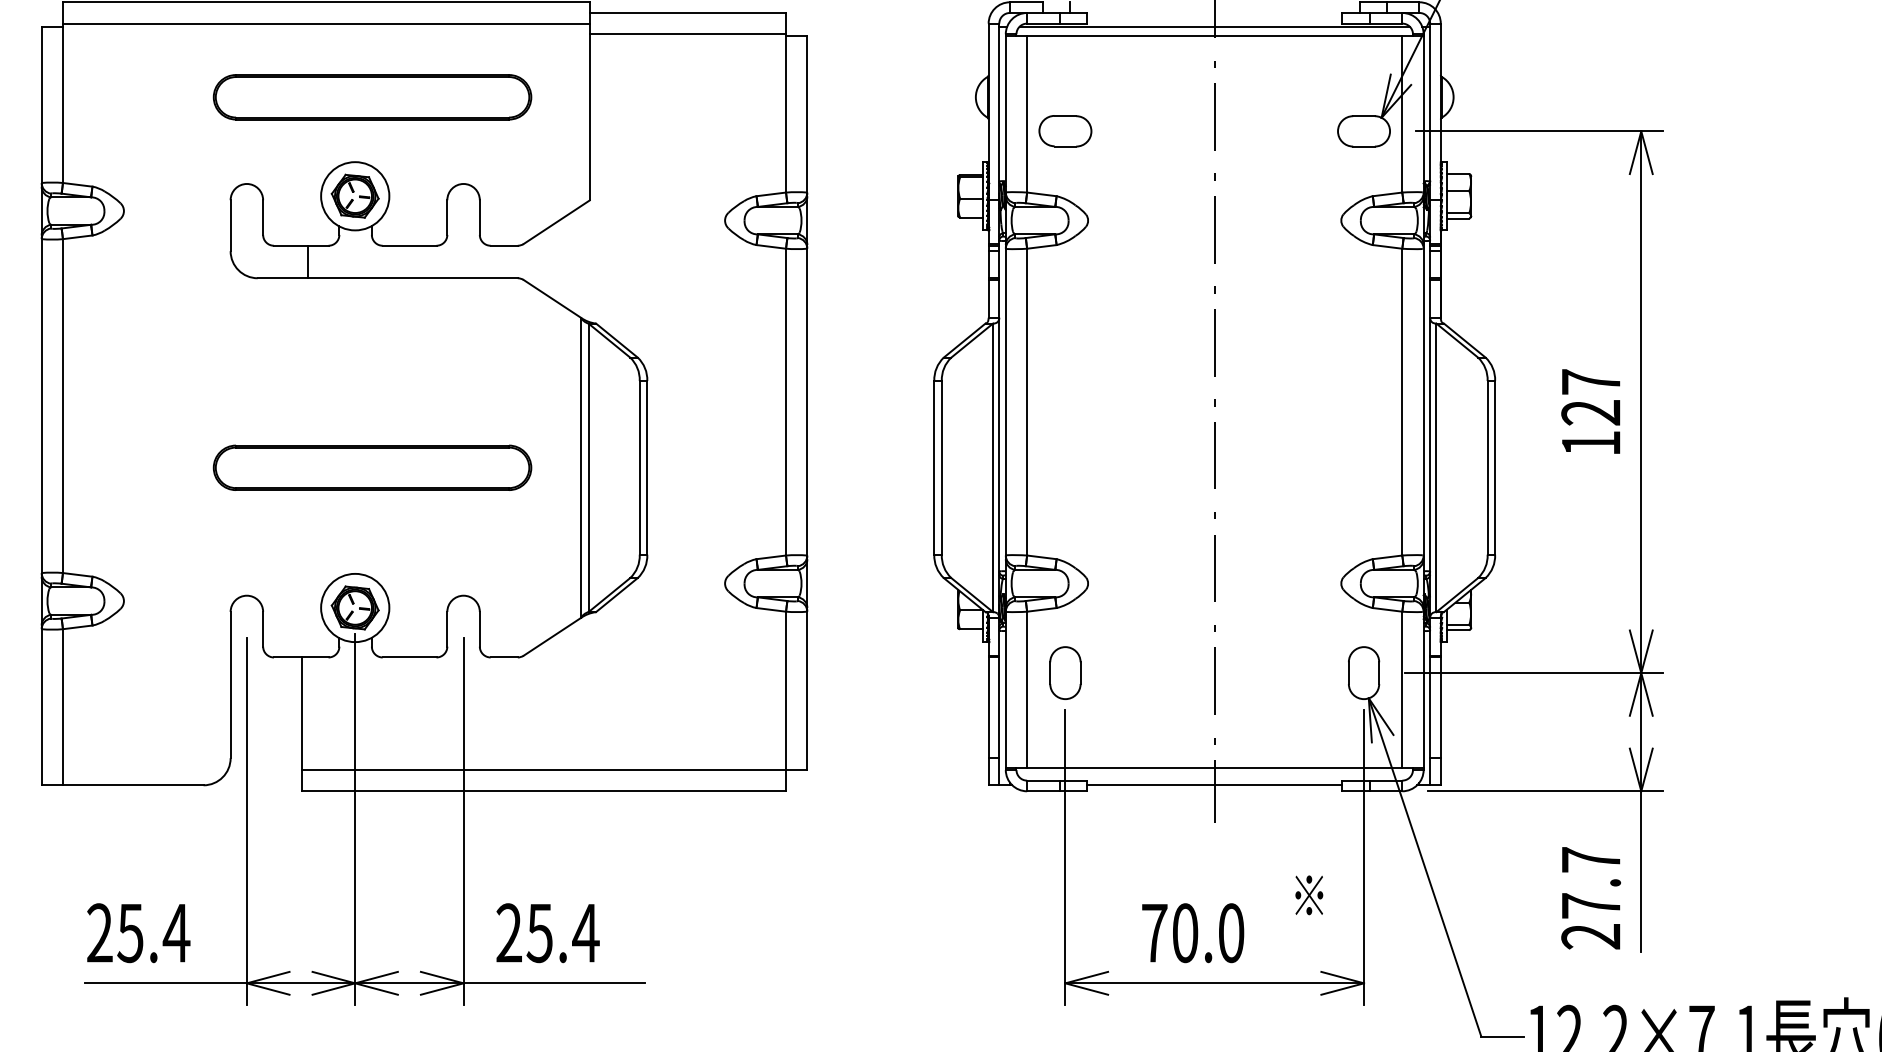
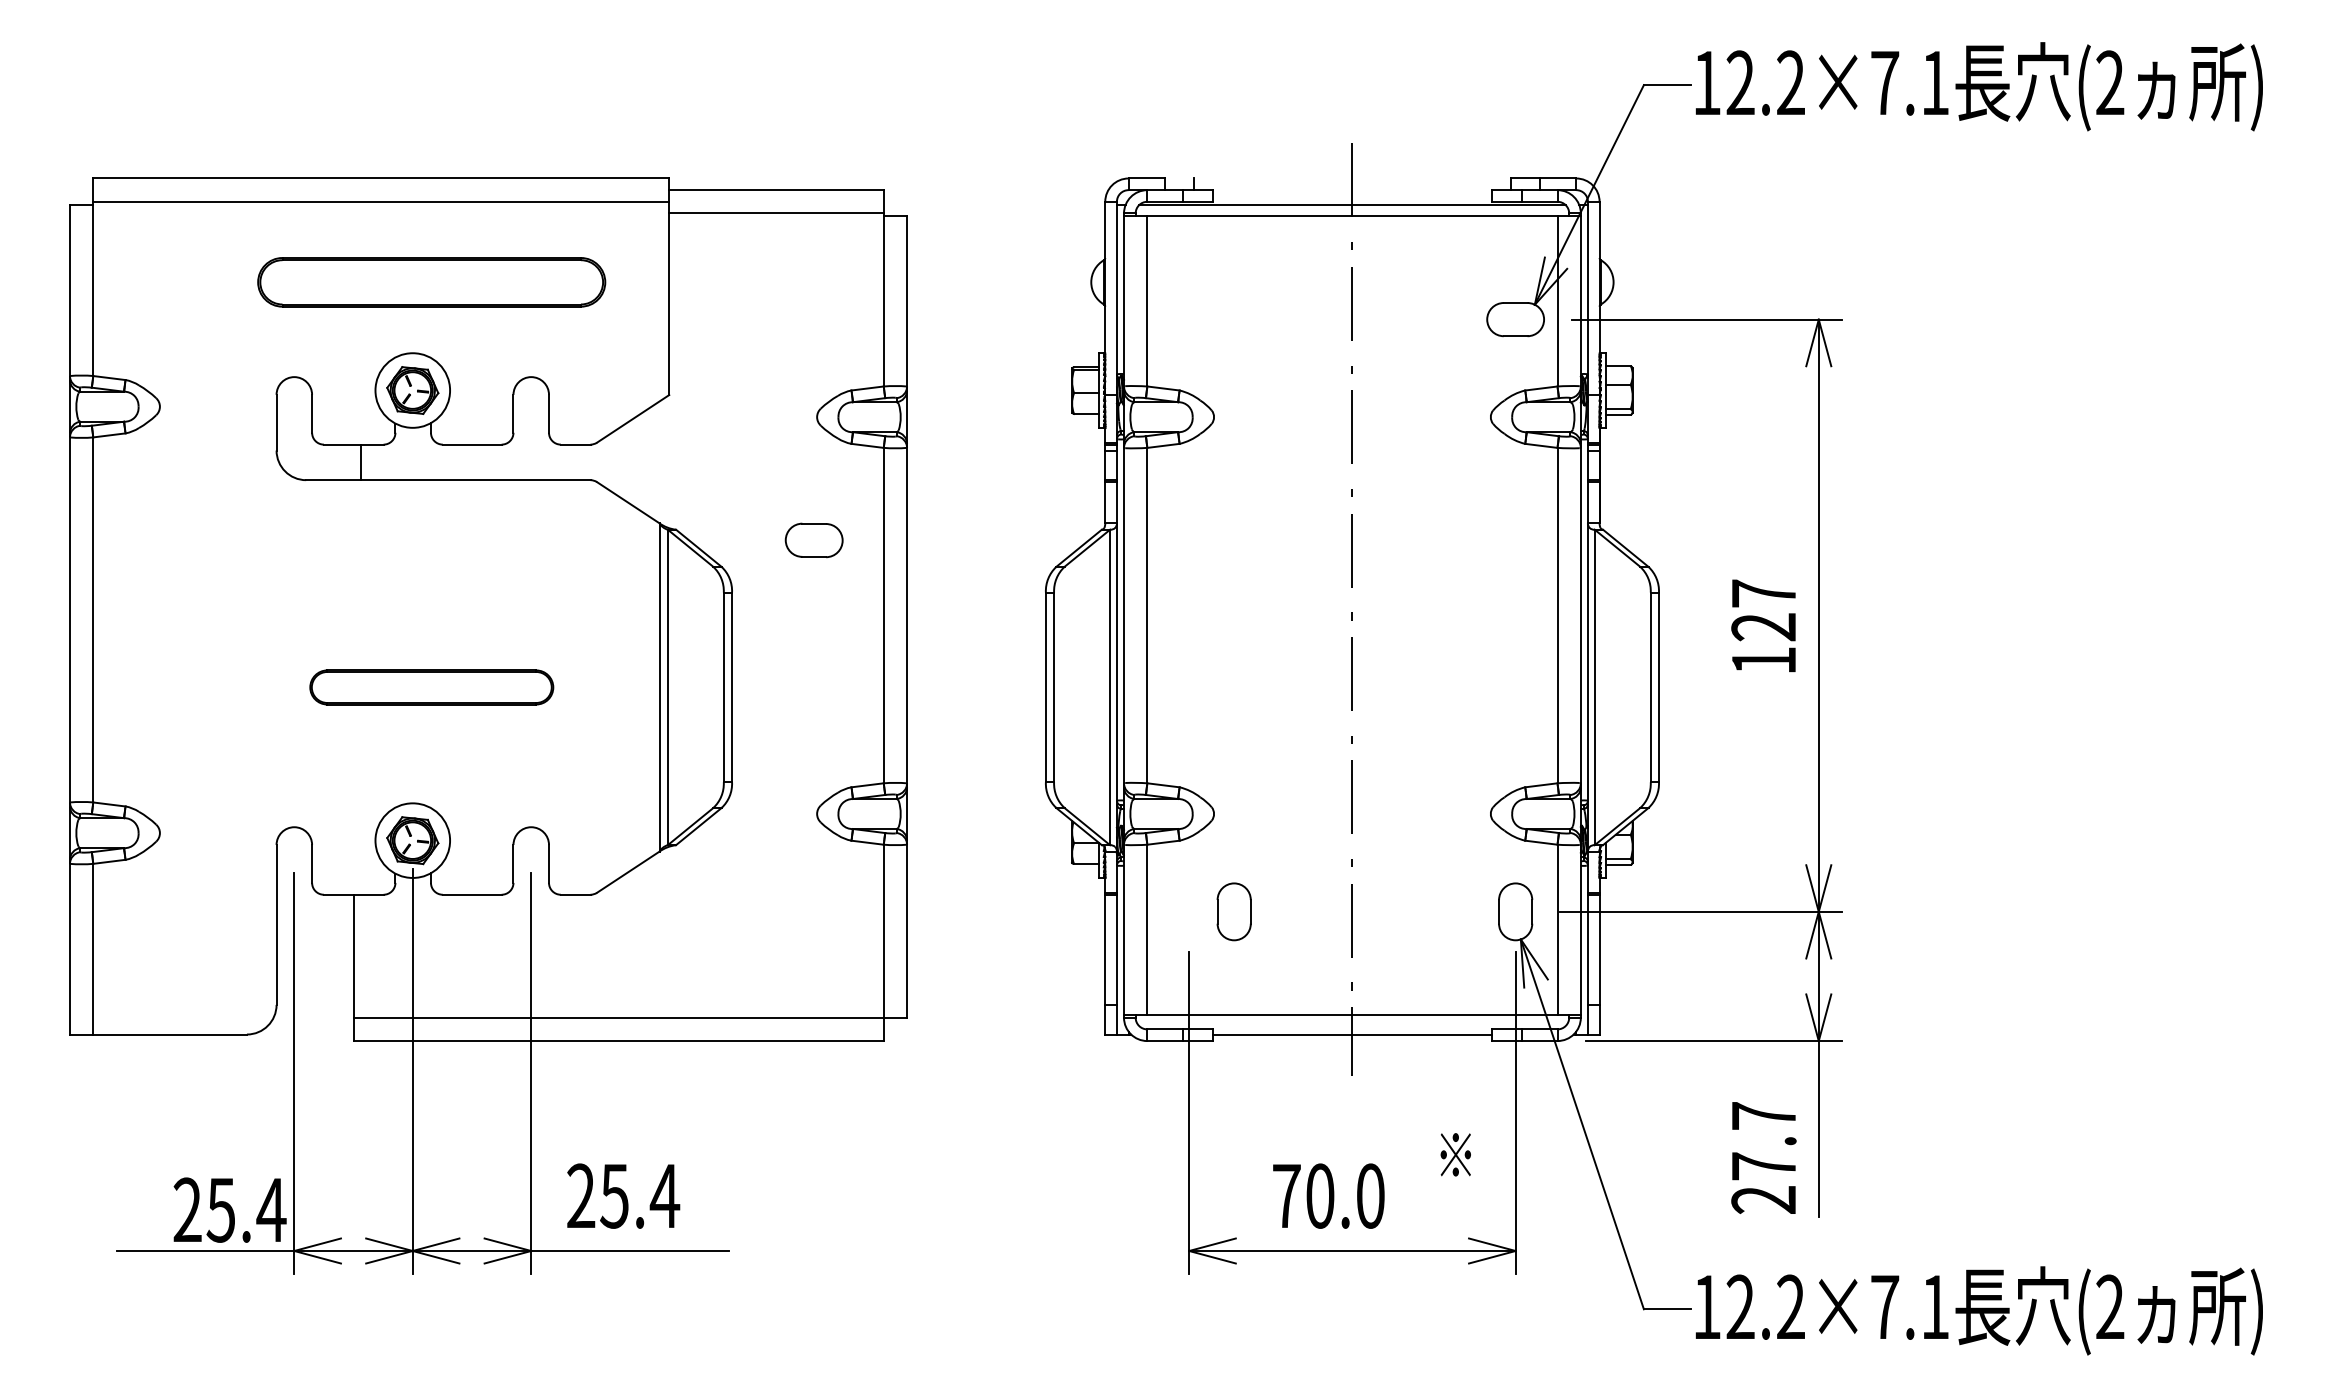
part: (1064, 131) -> (813, 540), moved
part: (372, 467) -> (431, 687), size x0.7
part: (1064, 672) -> (1233, 911), moved
text: (138, 932) -> (229, 1209), moved

